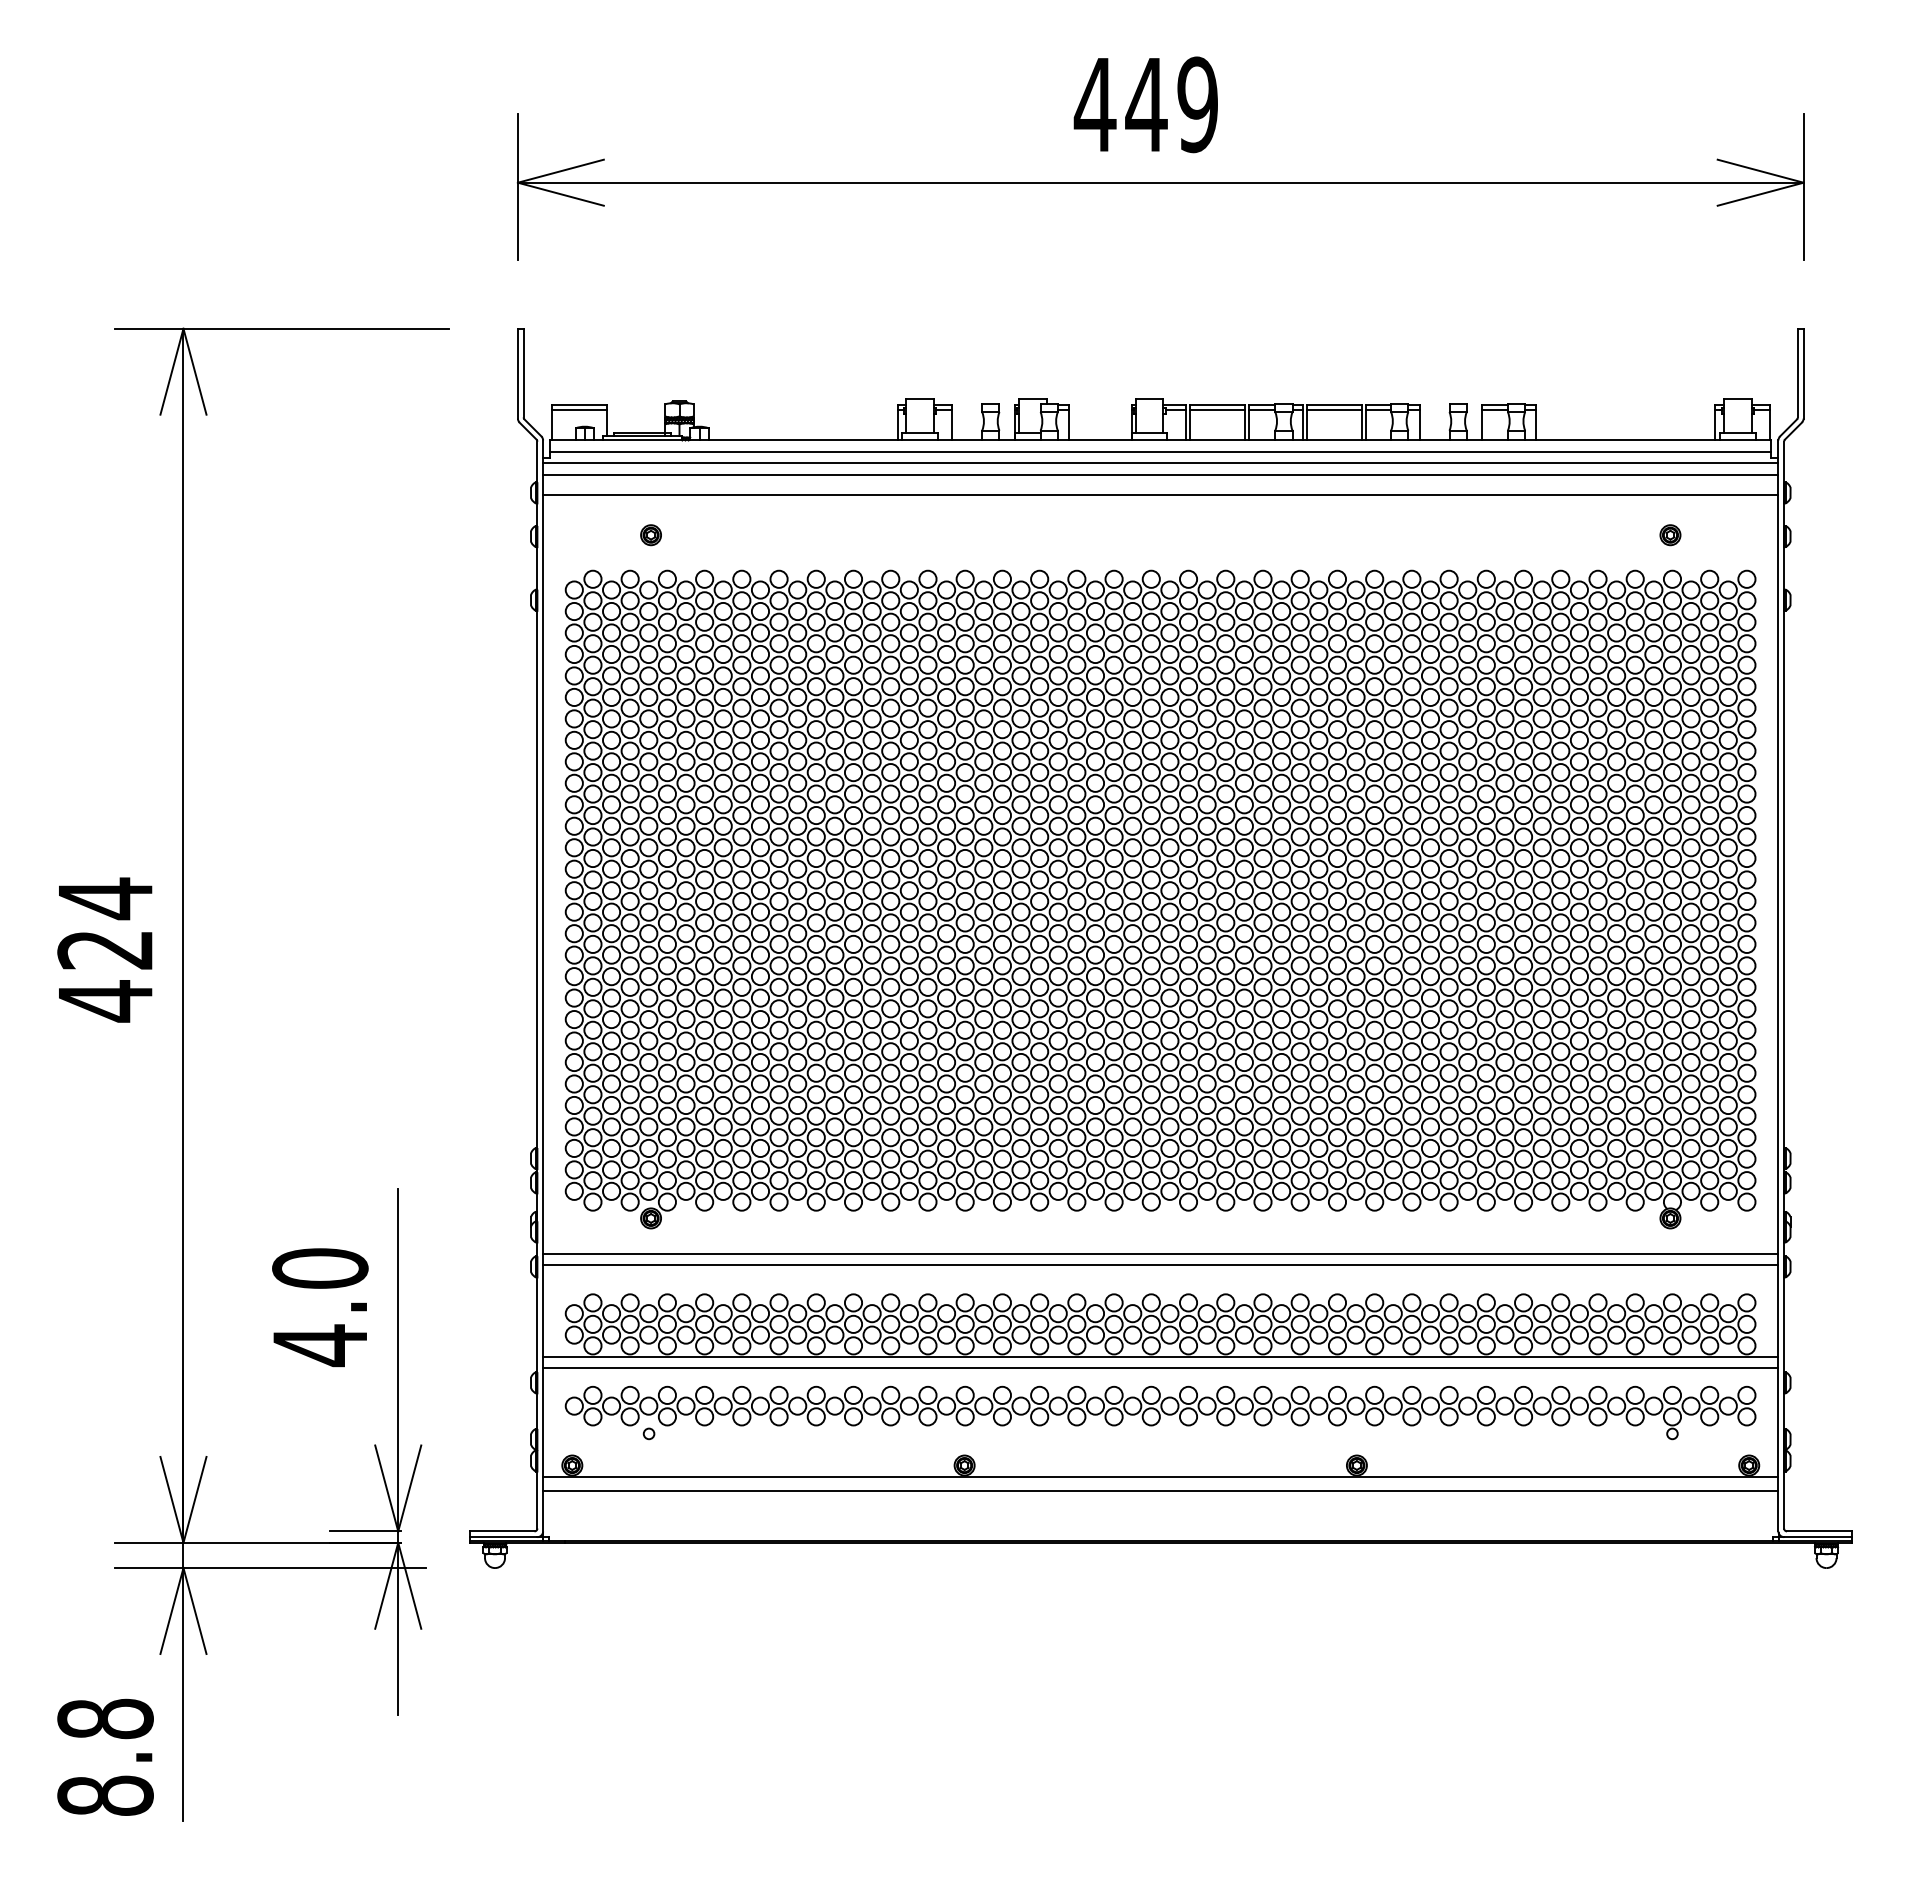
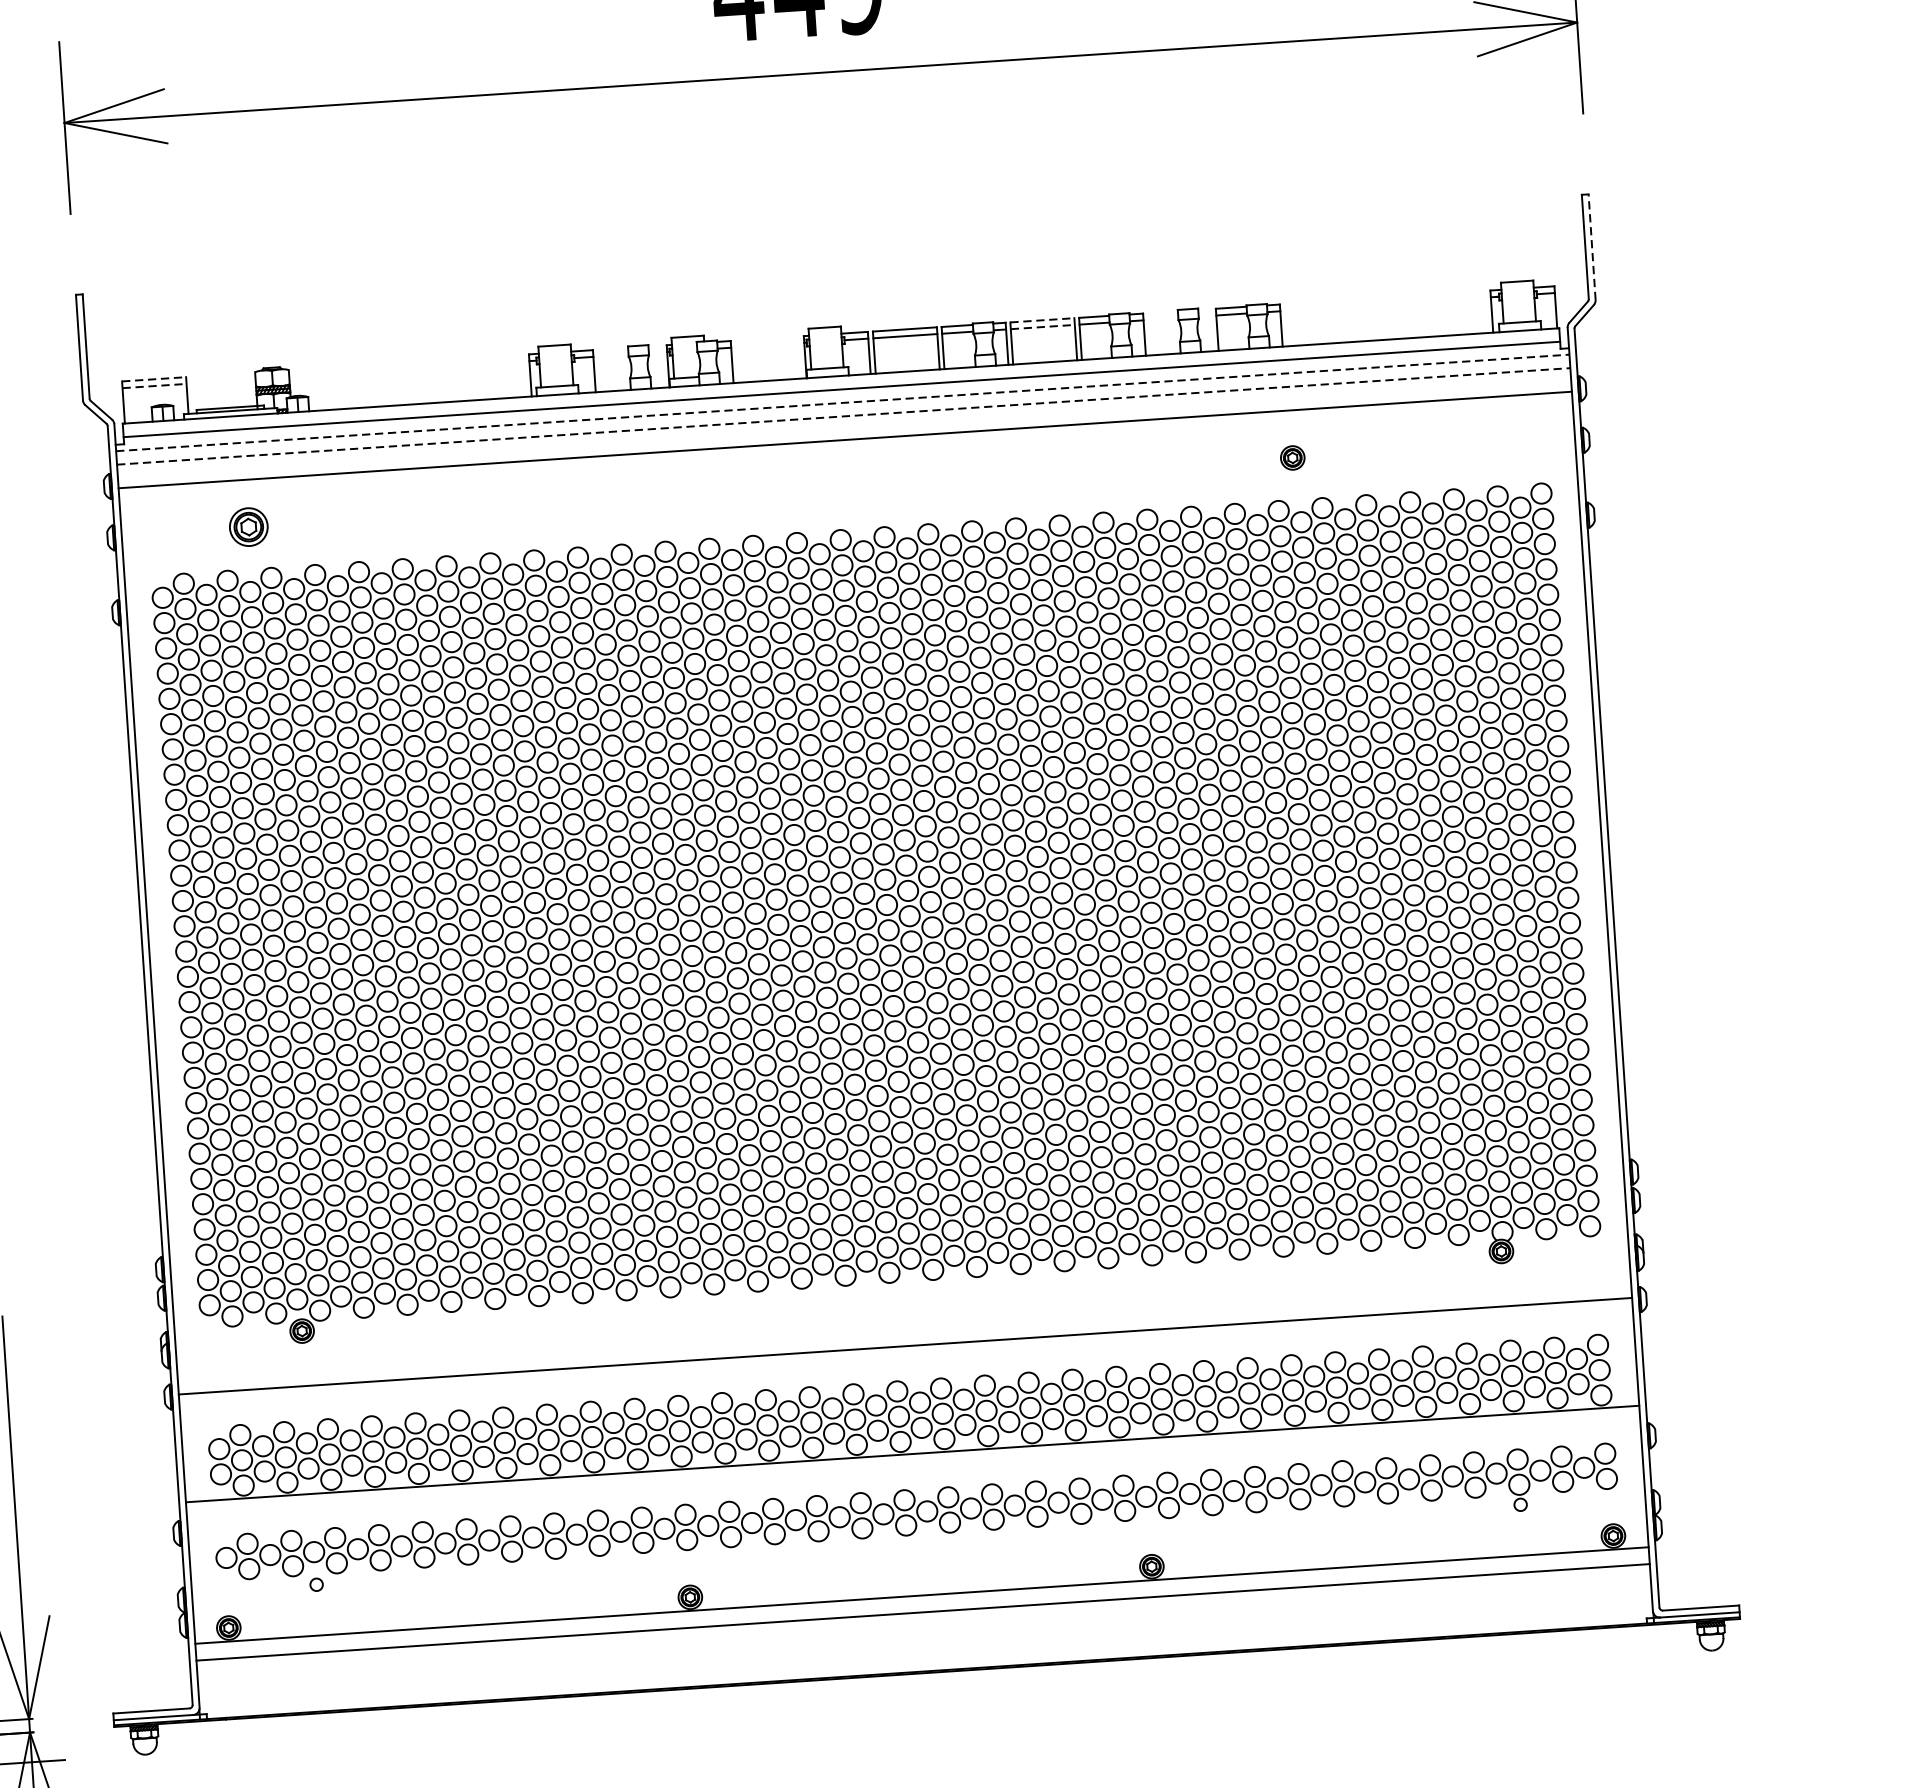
line: (1803, 373) -> (1591, 247), solid -> dashed
line: (579, 404) -> (154, 379), solid -> dashed
line: (1334, 404) -> (1042, 320), solid -> dashed
line: (579, 410) -> (154, 386), solid -> dashed
line: (1334, 410) -> (1043, 327), solid -> dashed
line: (1160, 463) -> (842, 403), solid -> dashed
line: (1160, 474) -> (843, 416), solid -> dashed
part: (650, 535) -> (248, 527), size x1.6
part: (1670, 535) -> (1292, 458), moved
line: (1160, 1253) -> (904, 1332), removed
line: (1160, 1368) -> (913, 1467), removed

